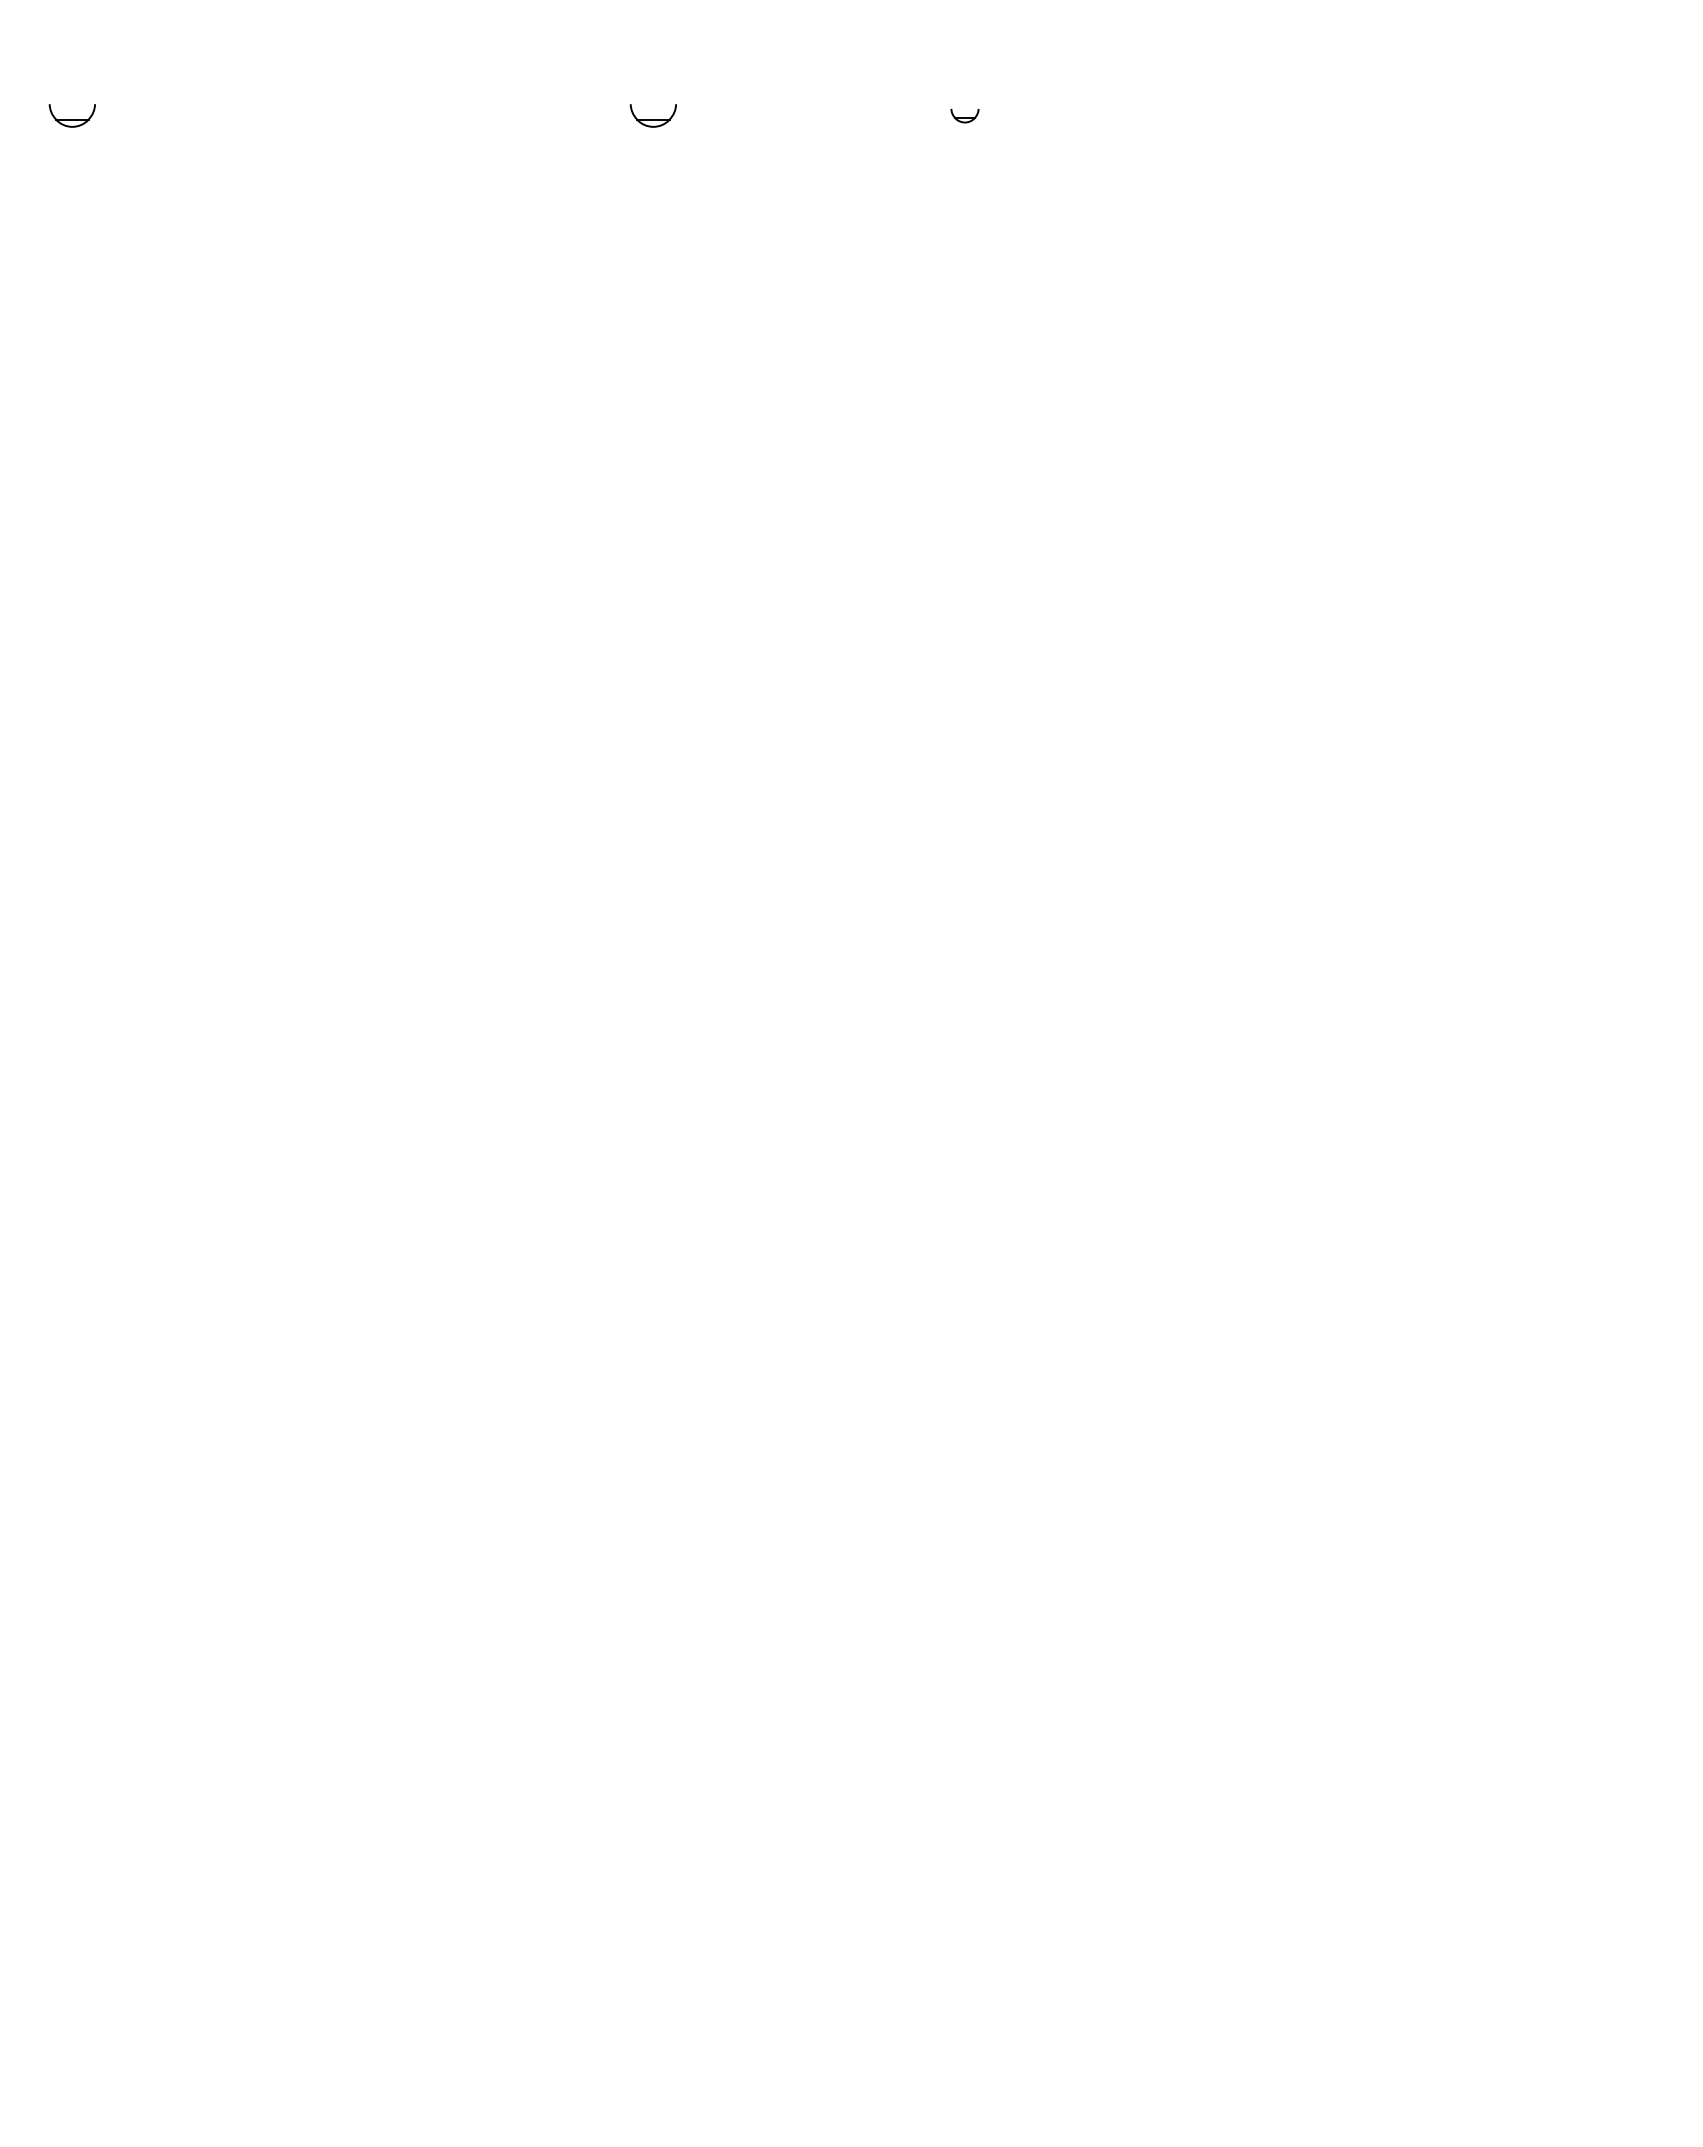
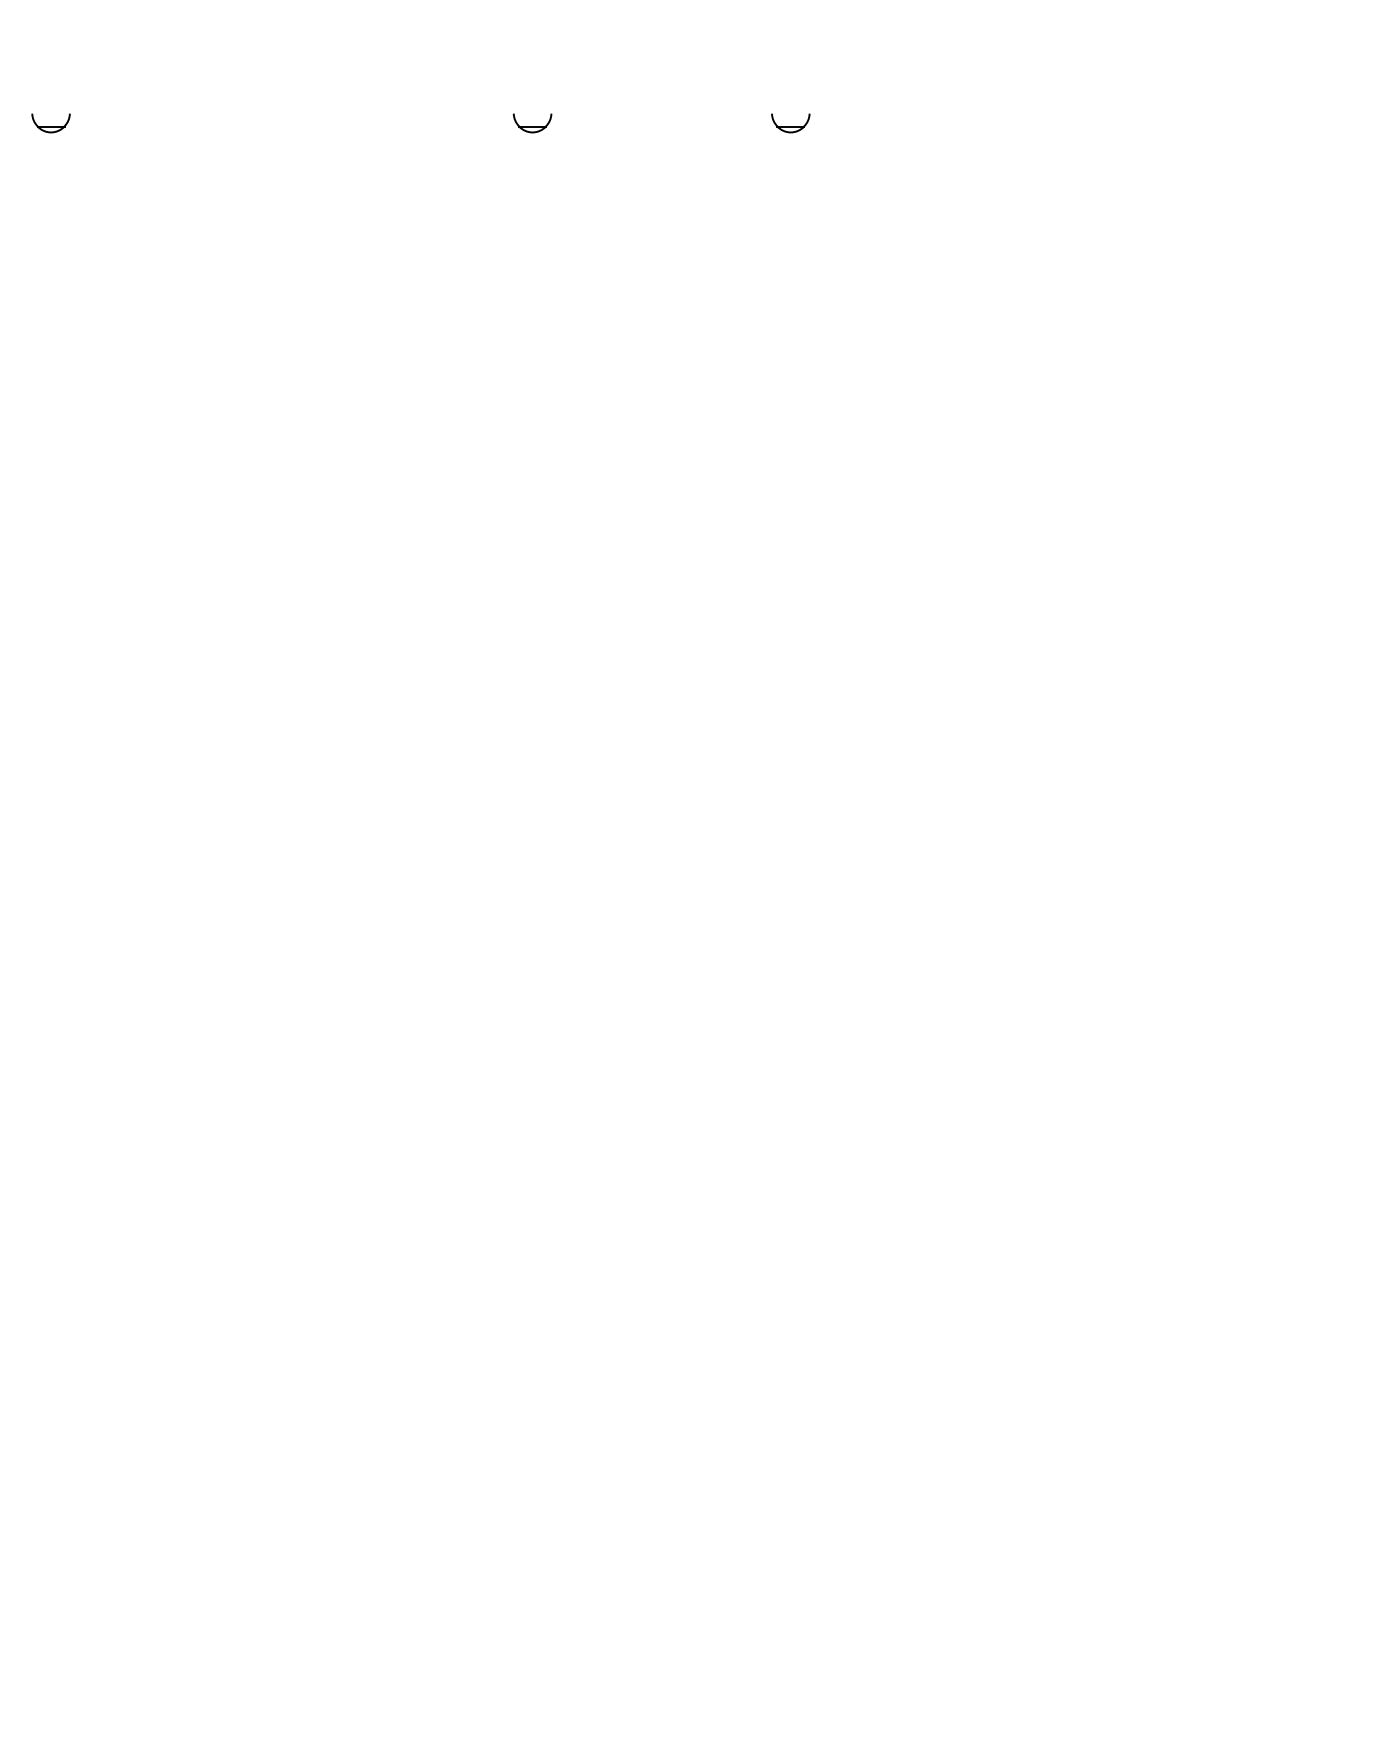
part: (964, 115) -> (790, 123), size x1.67

